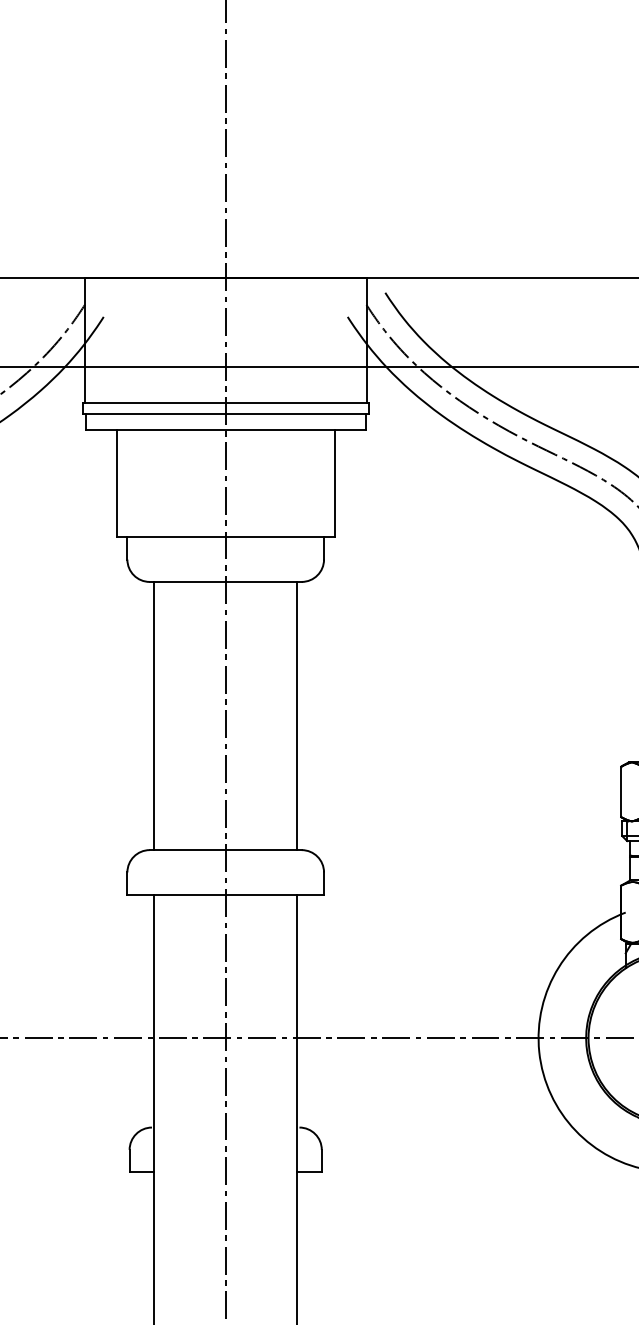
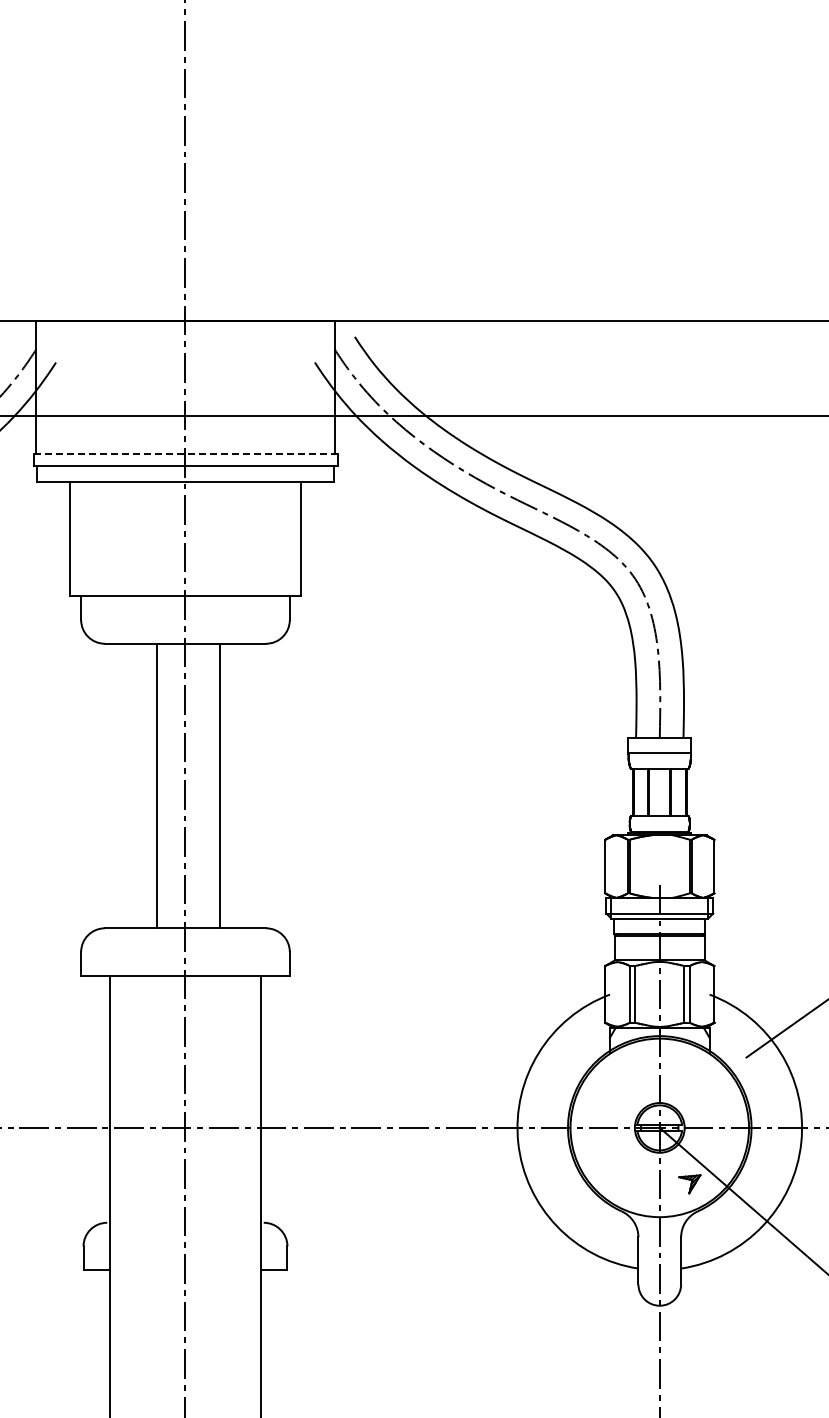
line: (225, 403) -> (185, 454), solid -> dashed
line: (154, 715) -> (156, 785), moved
line: (297, 715) -> (220, 785), moved

